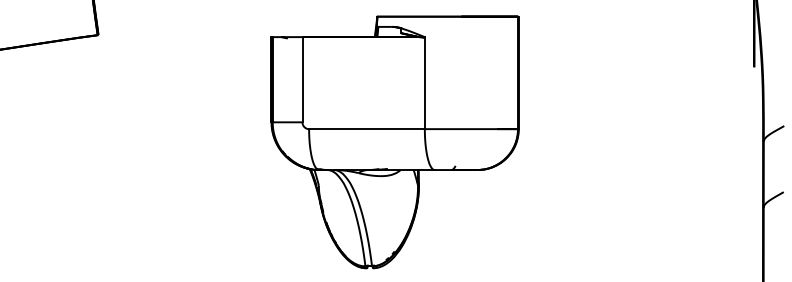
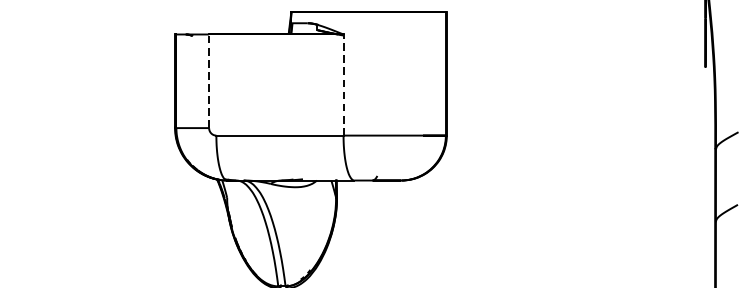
line: (302, 79) -> (209, 81), solid -> dashed
line: (424, 82) -> (343, 84), solid -> dashed

